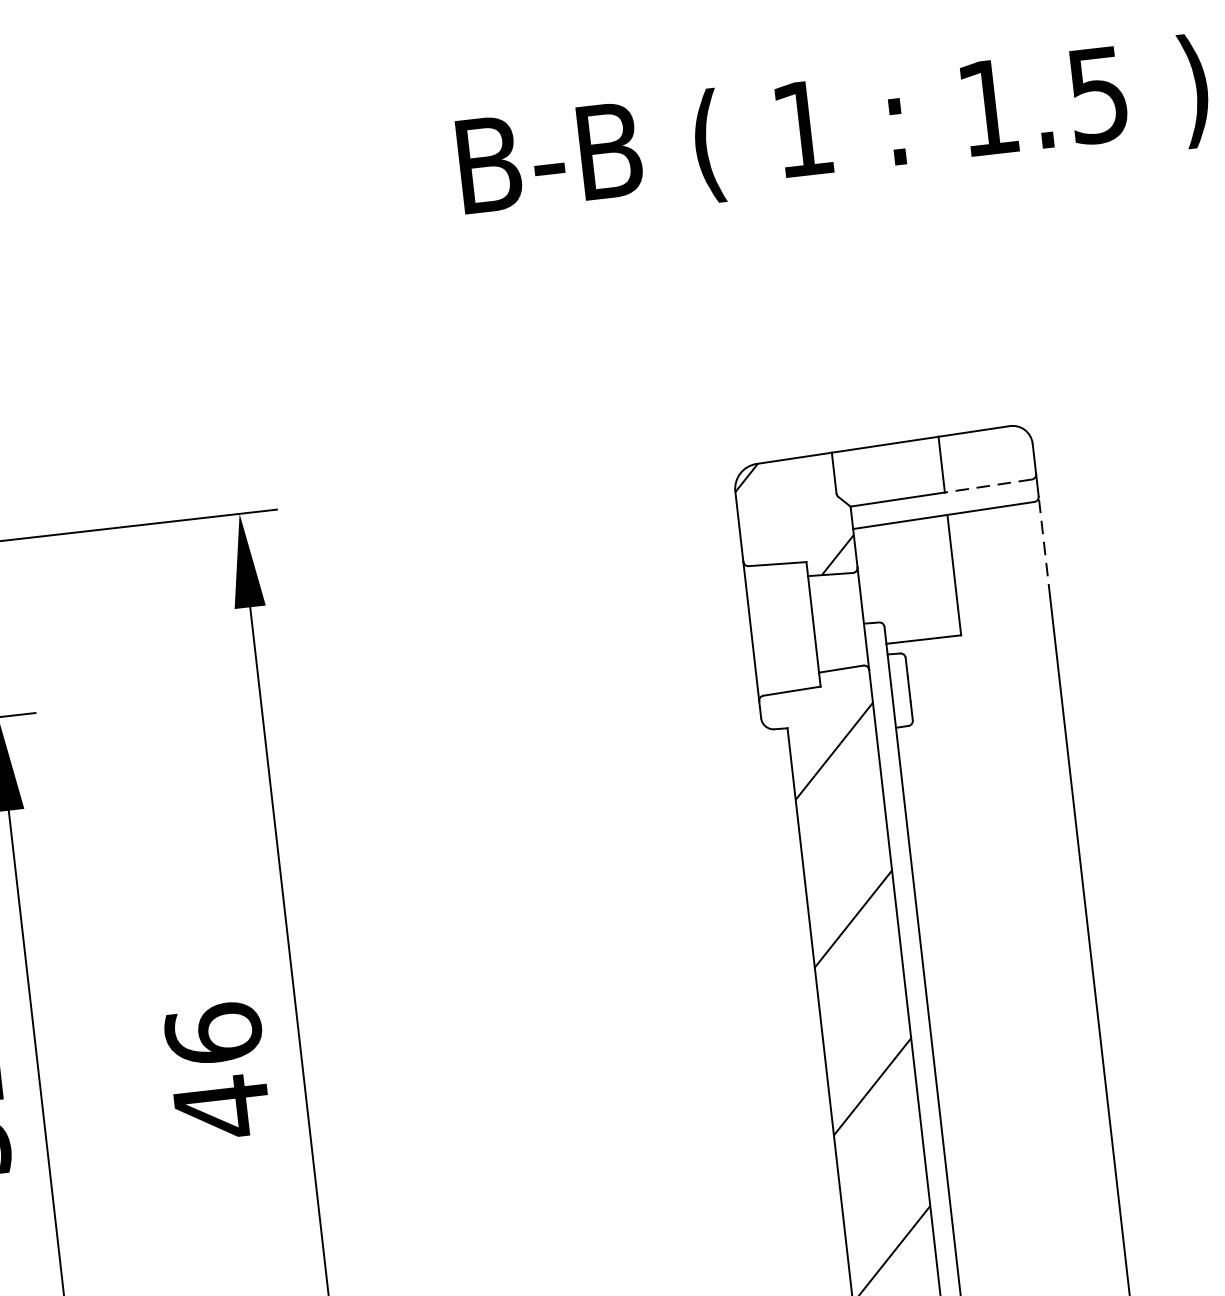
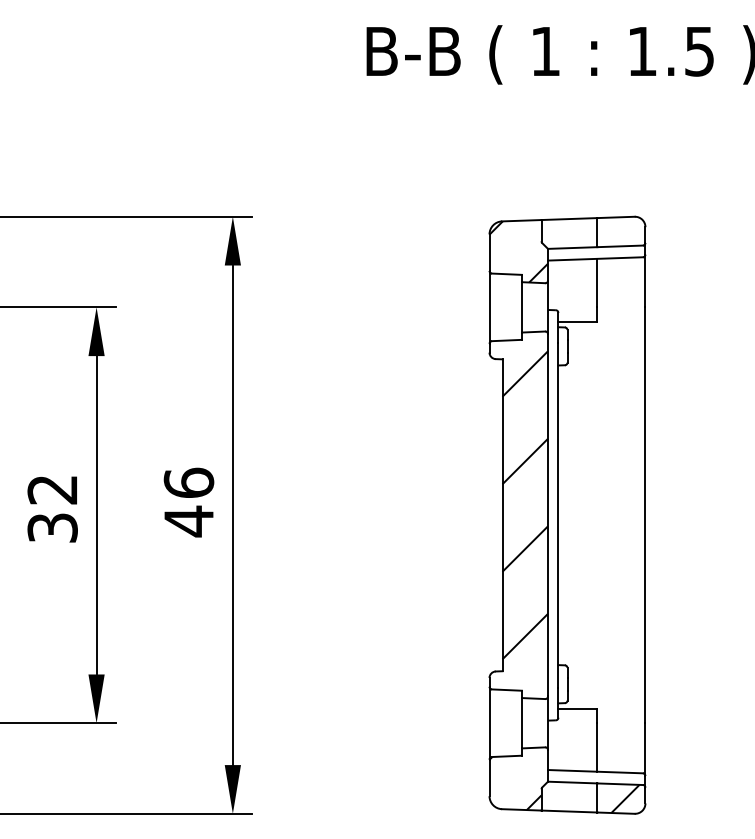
line: (989, 486) -> (620, 246), dashed -> solid
line: (1044, 545) -> (645, 280), dashed -> solid

